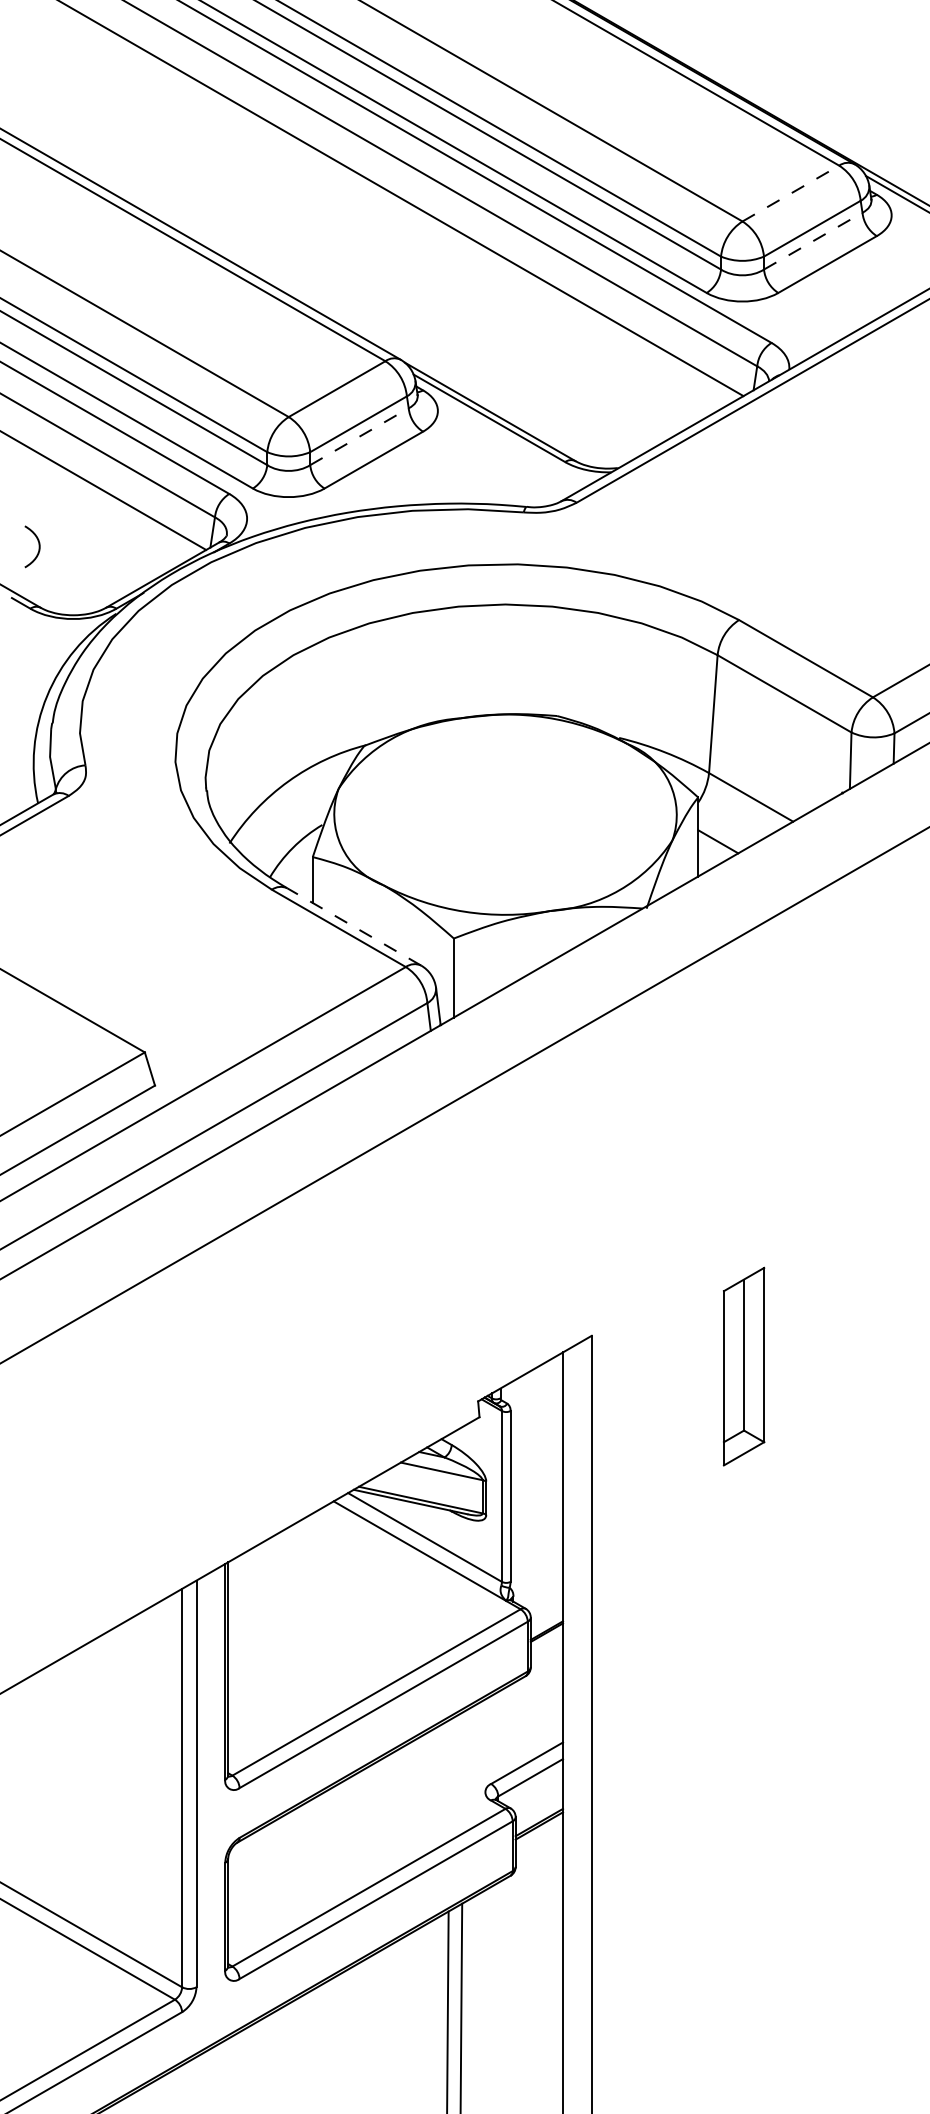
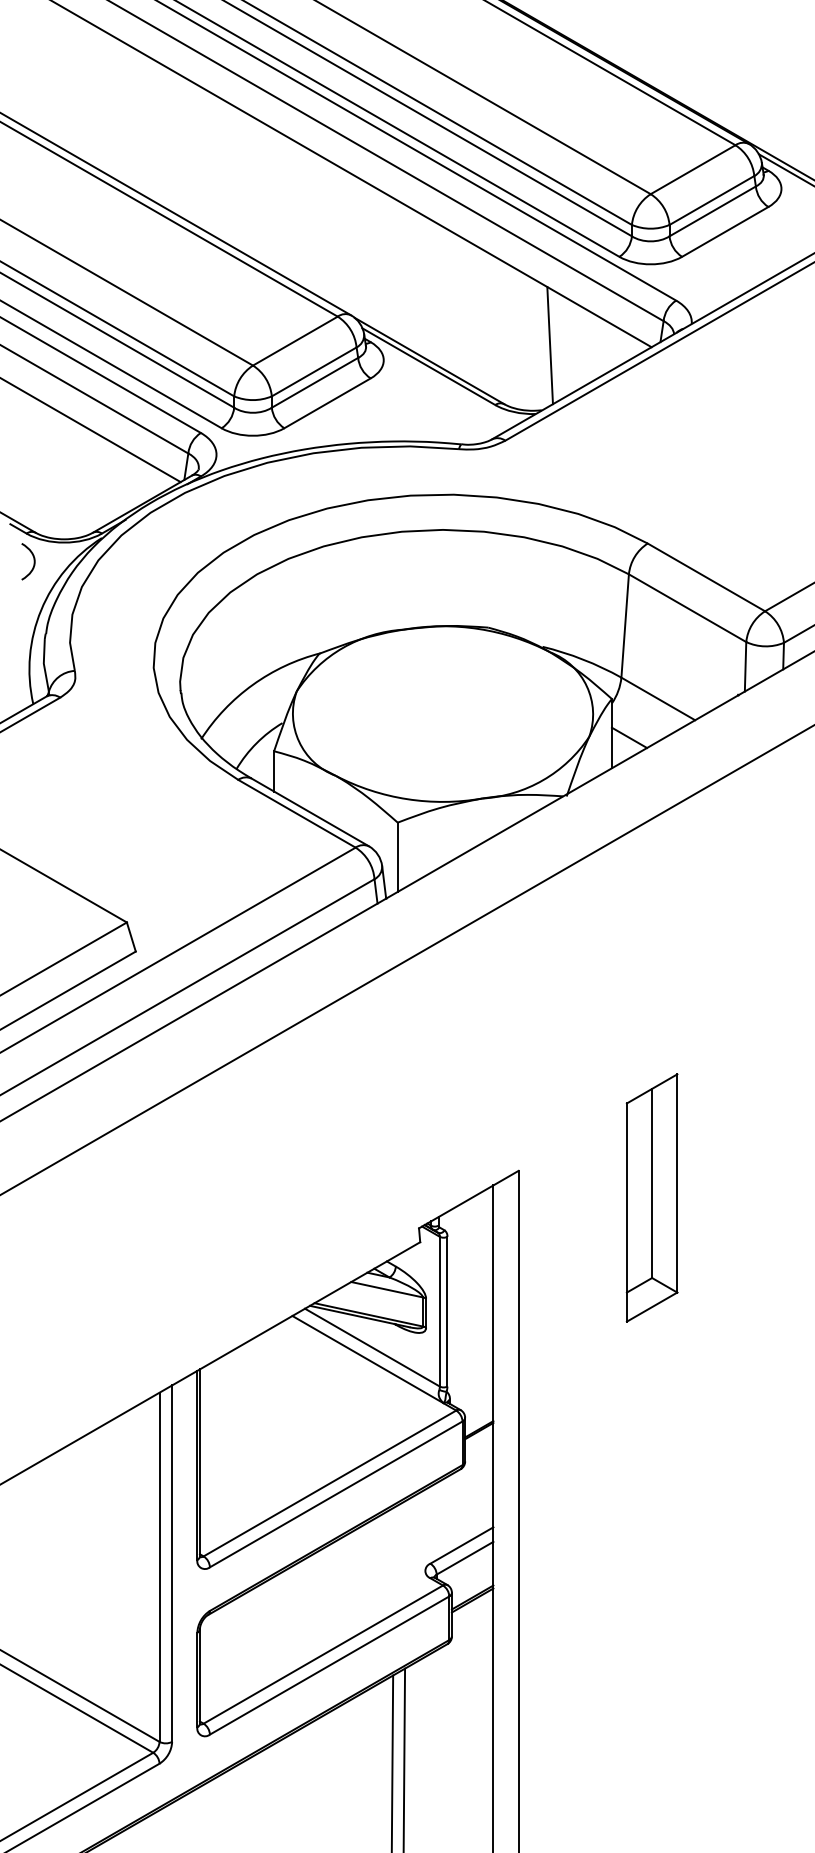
line: (790, 193) -> (692, 169), dashed -> solid
line: (813, 241) -> (712, 211), dashed -> solid
line: (627, 394) -> (549, 345), added
line: (359, 436) -> (315, 382), dashed -> solid
curve: (38, 546) -> (33, 561), moved
line: (353, 926) -> (309, 812), dashed -> solid
part: (743, 1366) -> (651, 1197), size x1.43

